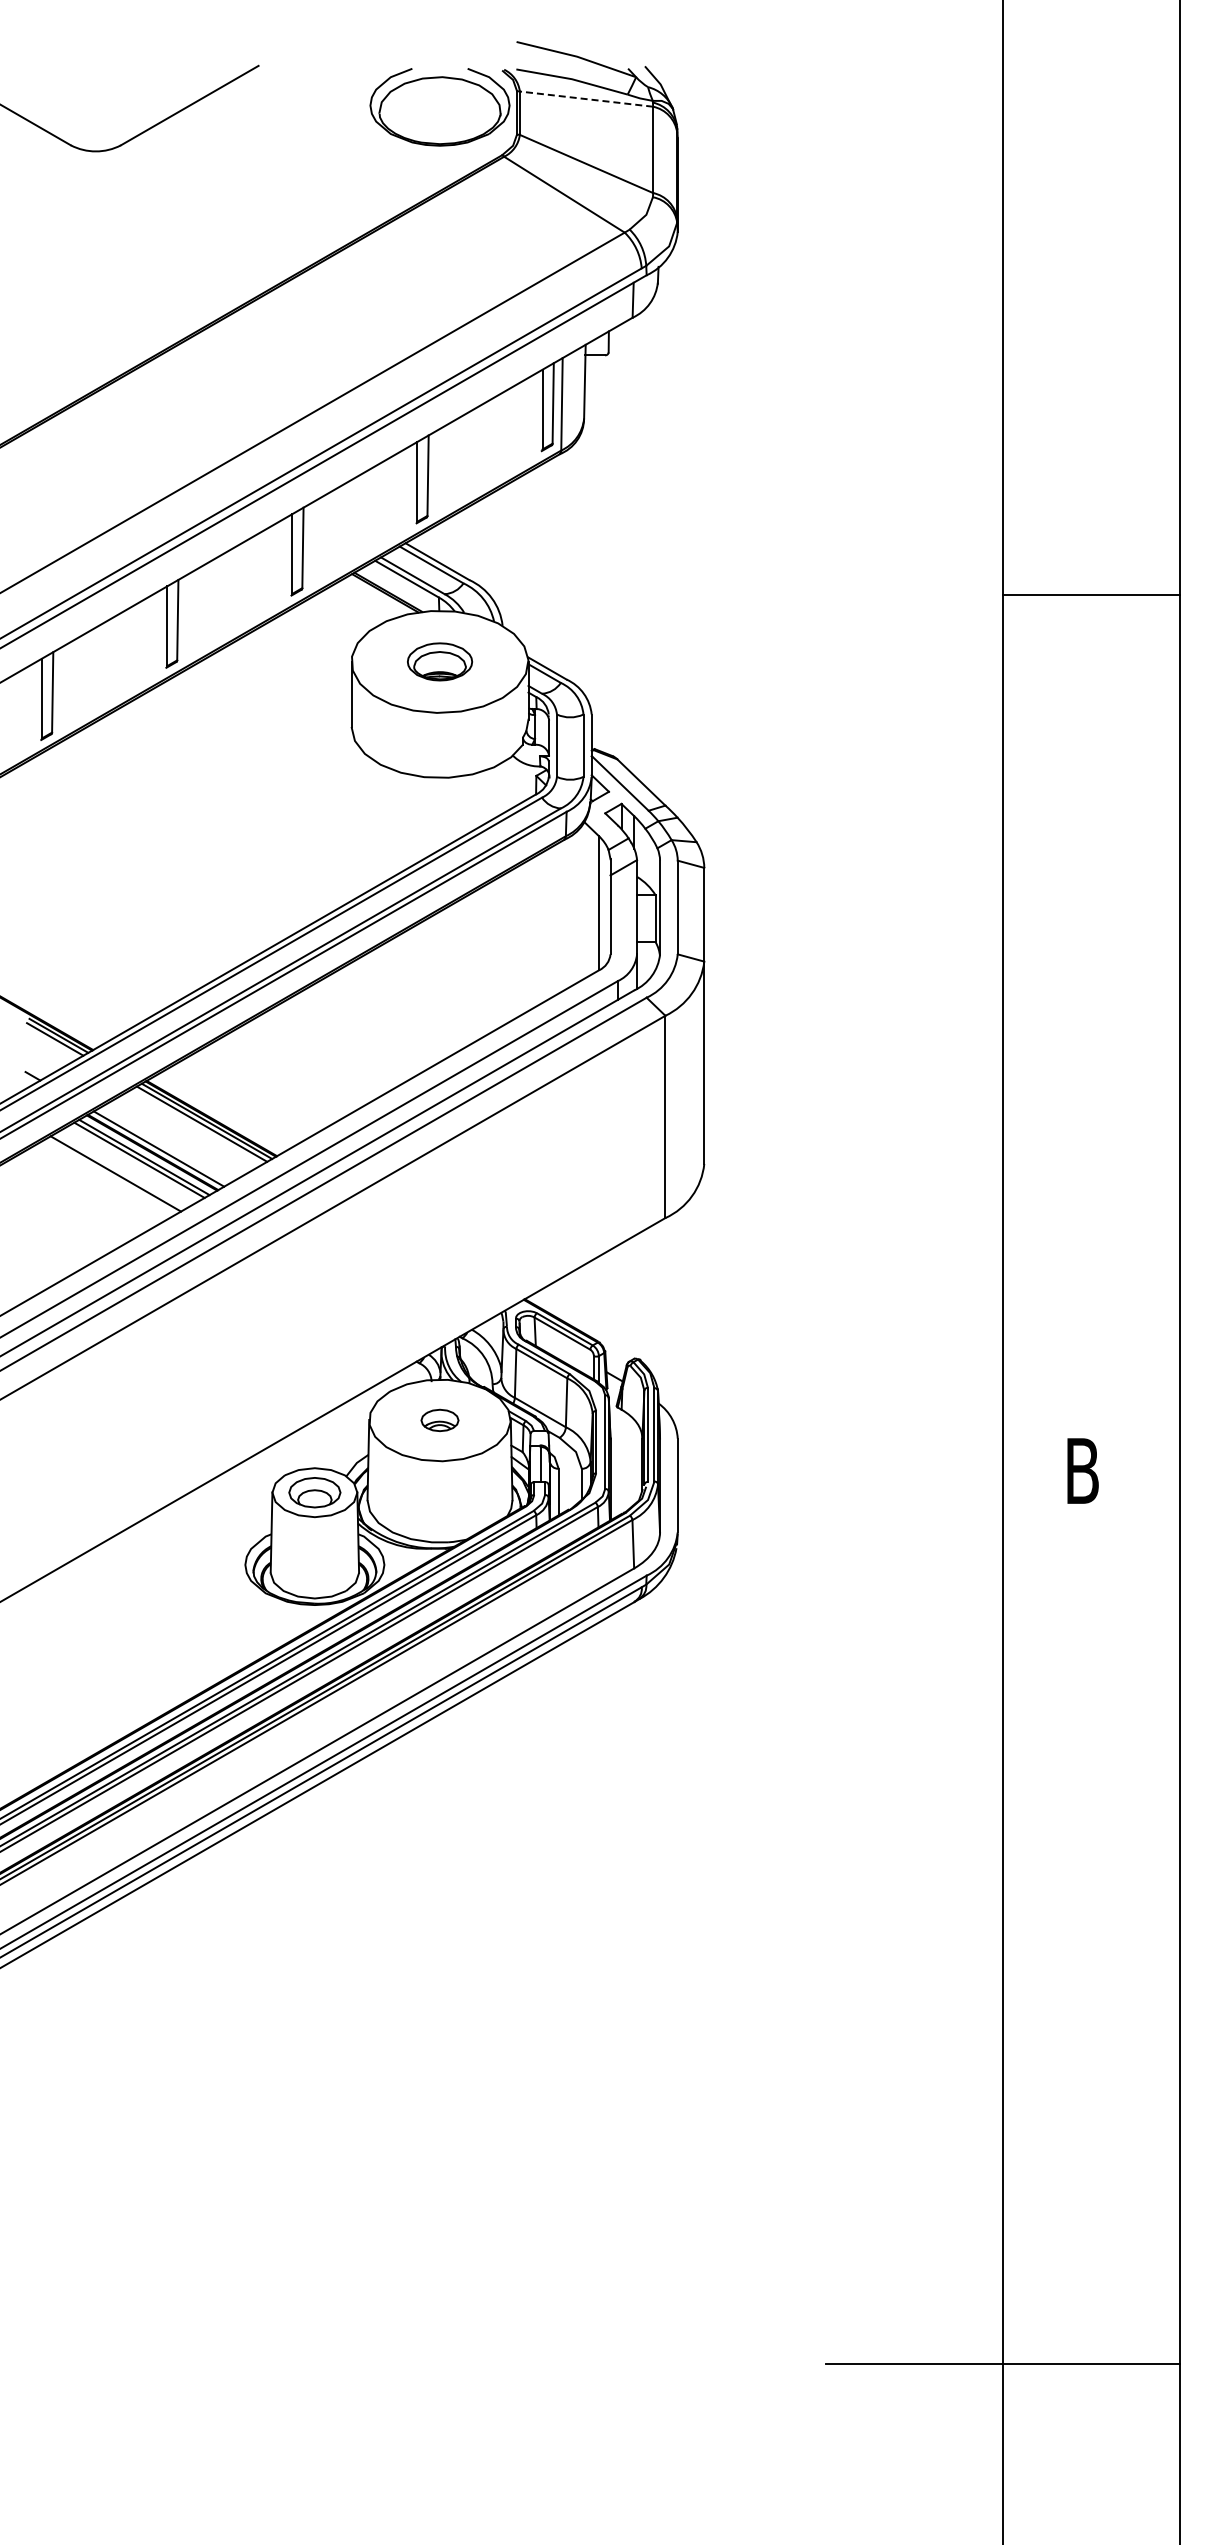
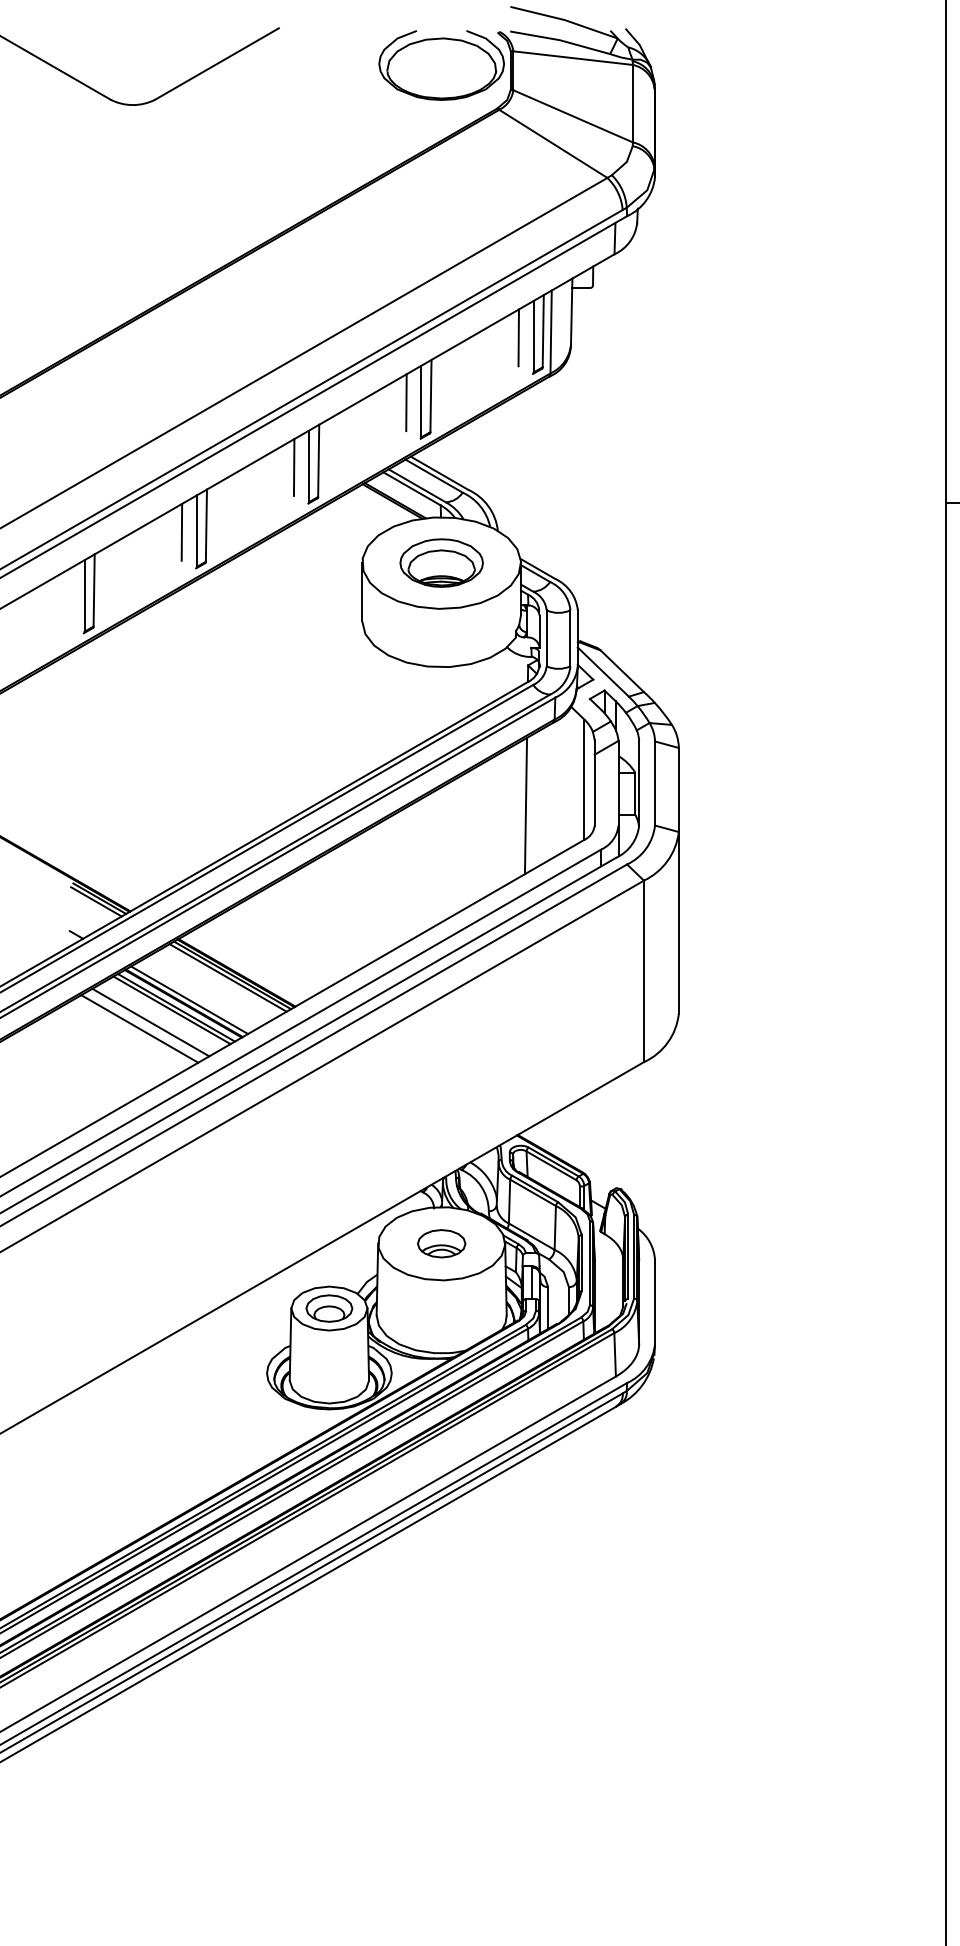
line: (586, 99) -> (573, 58), dashed -> solid
line: (525, 410) -> (518, 337), added
line: (400, 482) -> (406, 402), added
line: (275, 555) -> (294, 467), added
line: (150, 627) -> (181, 532), added
part: (439, 661) -> (441, 562), size x1.43
line: (533, 932) -> (525, 805), added
line: (103, 1180) -> (139, 1028), added
part: (439, 1420) -> (441, 1243), size x1.43

